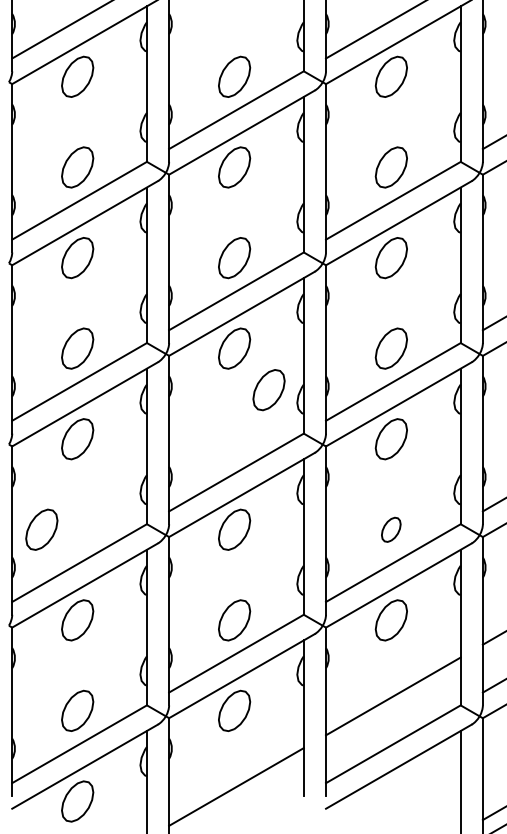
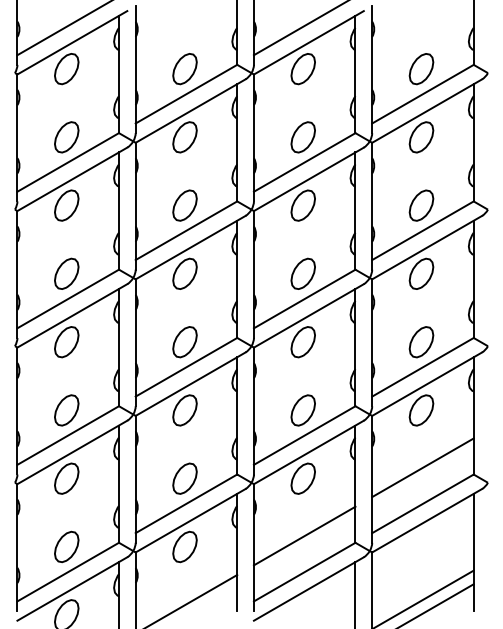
part: (268, 390) -> (184, 342), moved
part: (41, 529) -> (66, 410), moved
part: (390, 529) -> (302, 410), size x1.67

